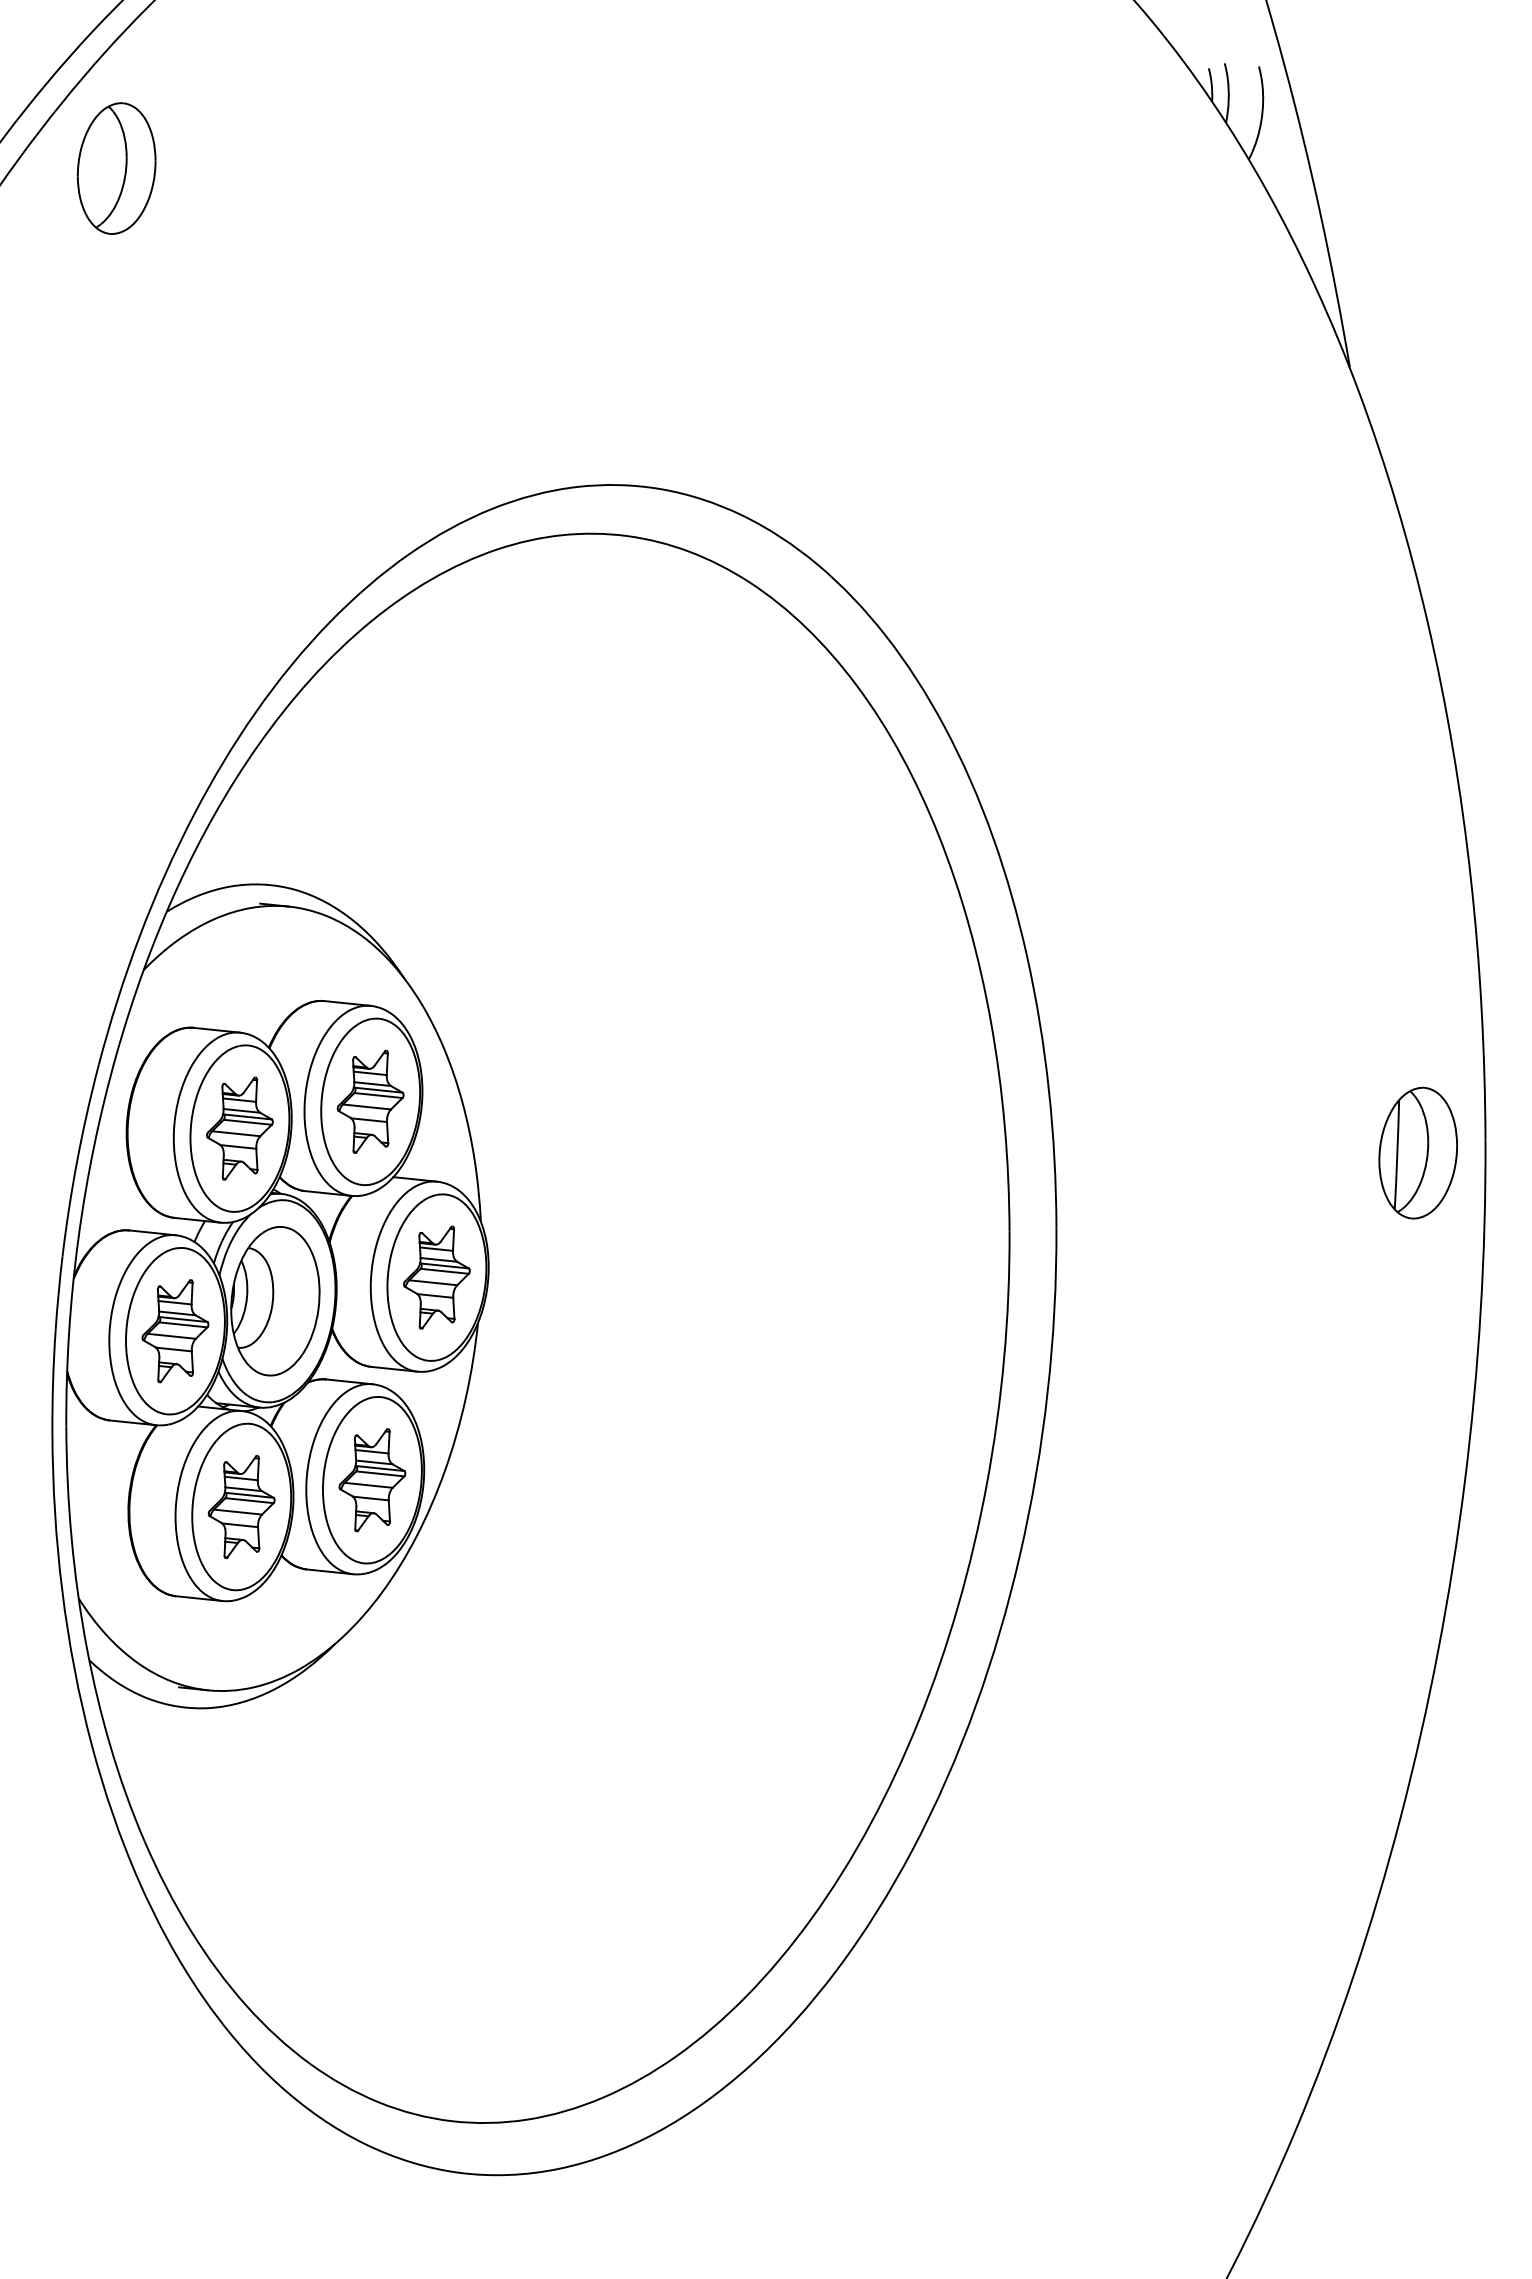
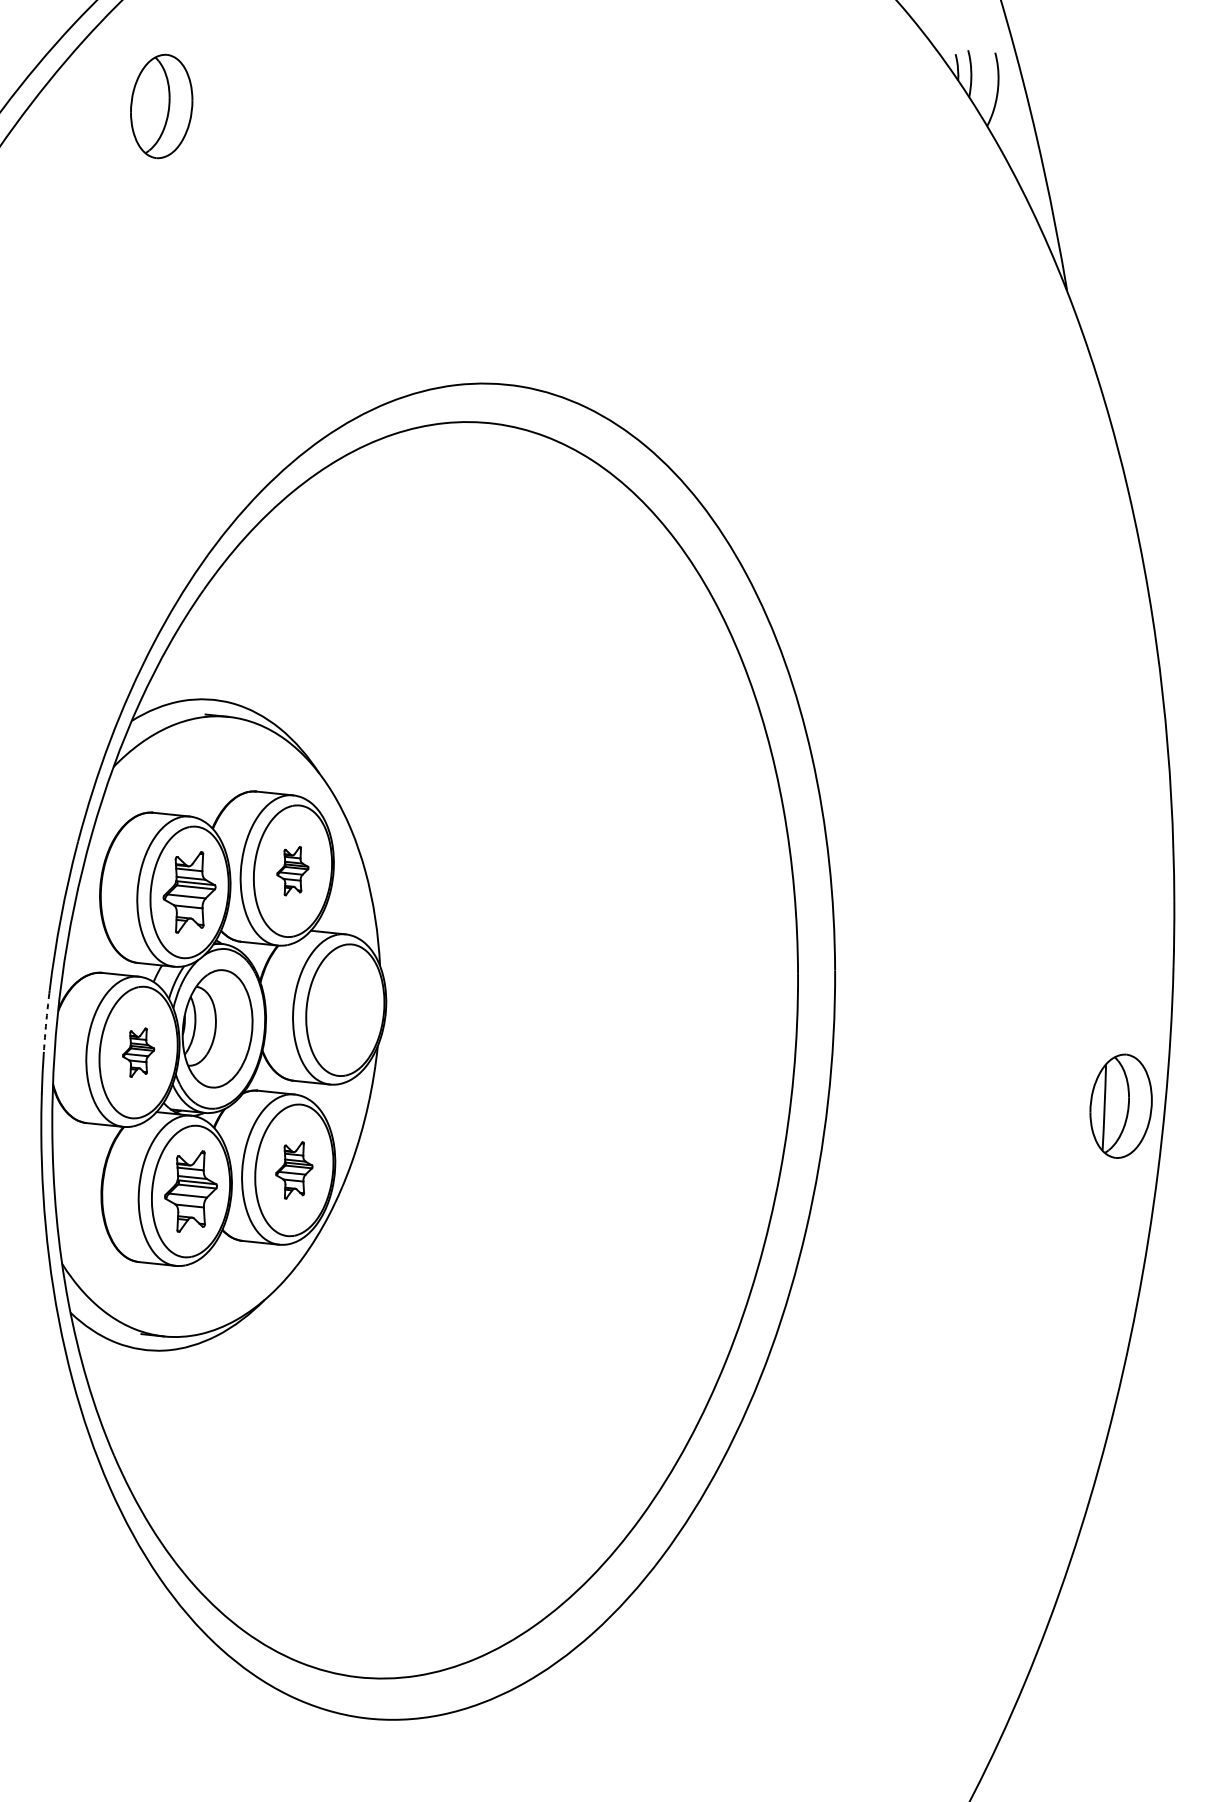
part: (116, 168) -> (161, 106), moved
part: (370, 1101) -> (292, 870), size x0.6
part: (1417, 1152) -> (1120, 1105), moved
part: (436, 1277) -> (344, 1010), removed
arc: (58, 1293) -> (46, 1022), solid -> dashed
part: (175, 1331) -> (138, 1052), size x0.6
part: (372, 1480) -> (294, 1170), size x0.7

